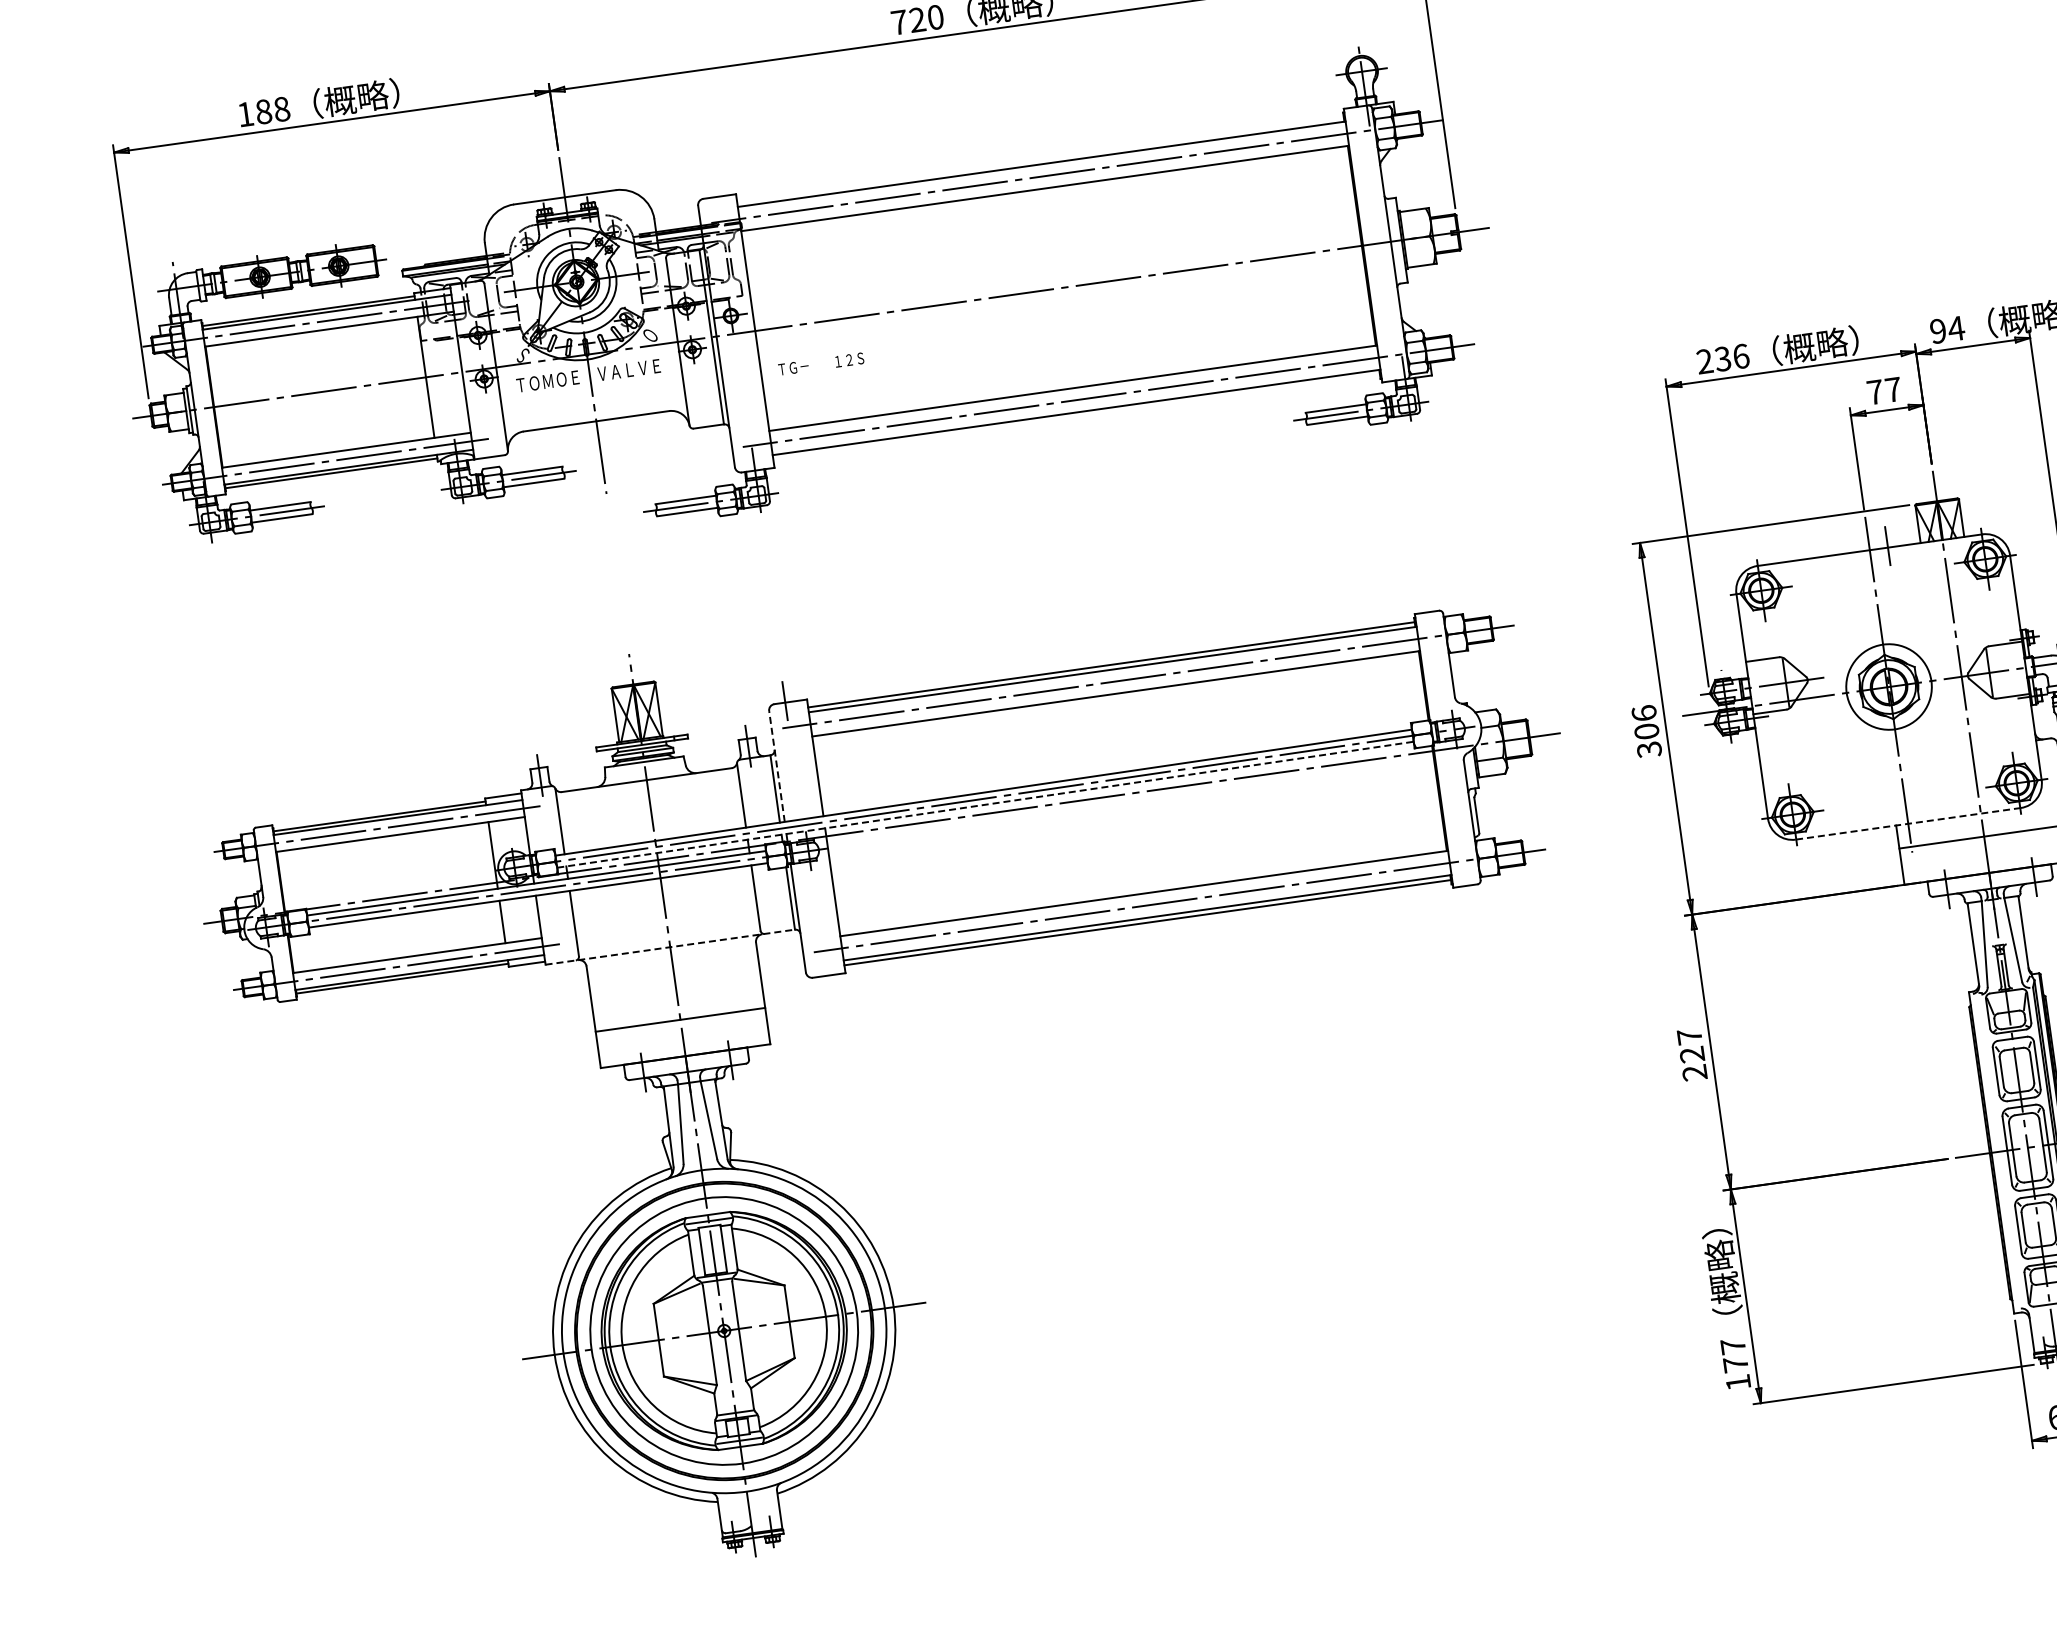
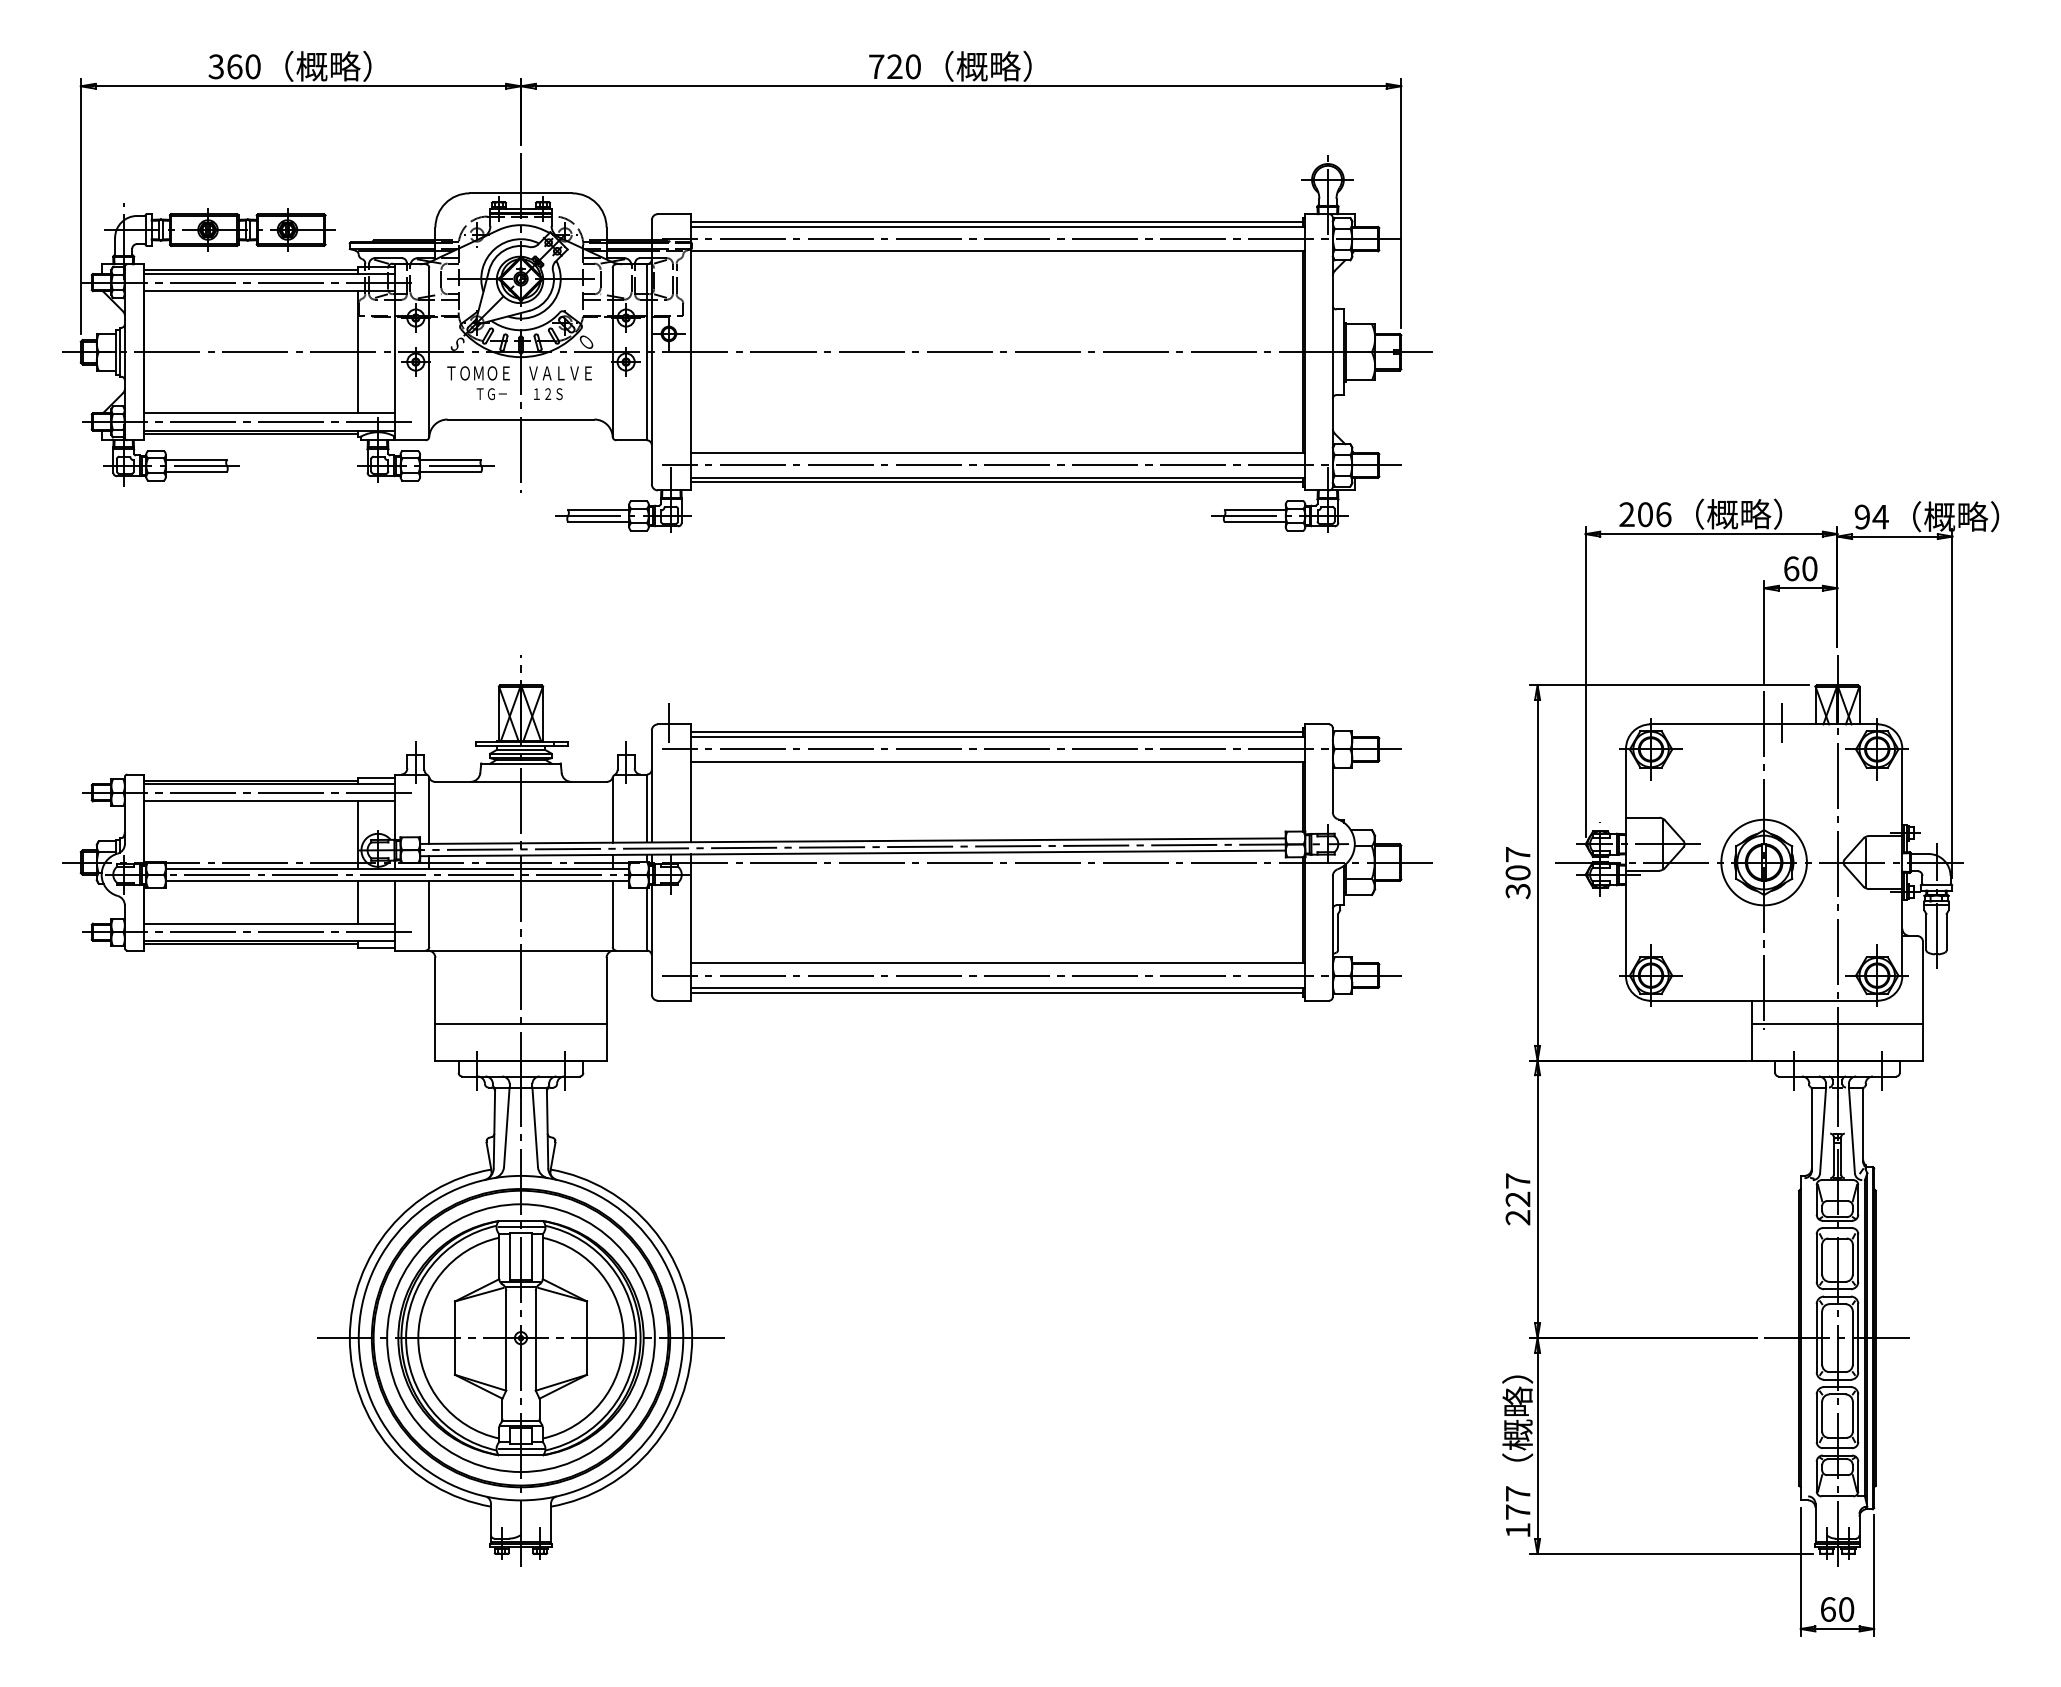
text: (263, 111) -> (234, 66), 188 -> 360
line: (1039, 160) -> (996, 222), added
text: (1722, 358) -> (1644, 514), 236 -> 206
text: (821, 364) -> (519, 394), moved
text: (1884, 390) -> (1800, 568), 77 -> 60
line: (1075, 417) -> (996, 482), added
text: (1643, 713) -> (1517, 854), 306 -> 307
line: (776, 766) -> (651, 786), dashed -> solid
line: (985, 804) -> (852, 853), dashed -> solid
line: (1908, 823) -> (1764, 1000), dashed -> solid
line: (670, 947) -> (521, 950), dashed -> solid

